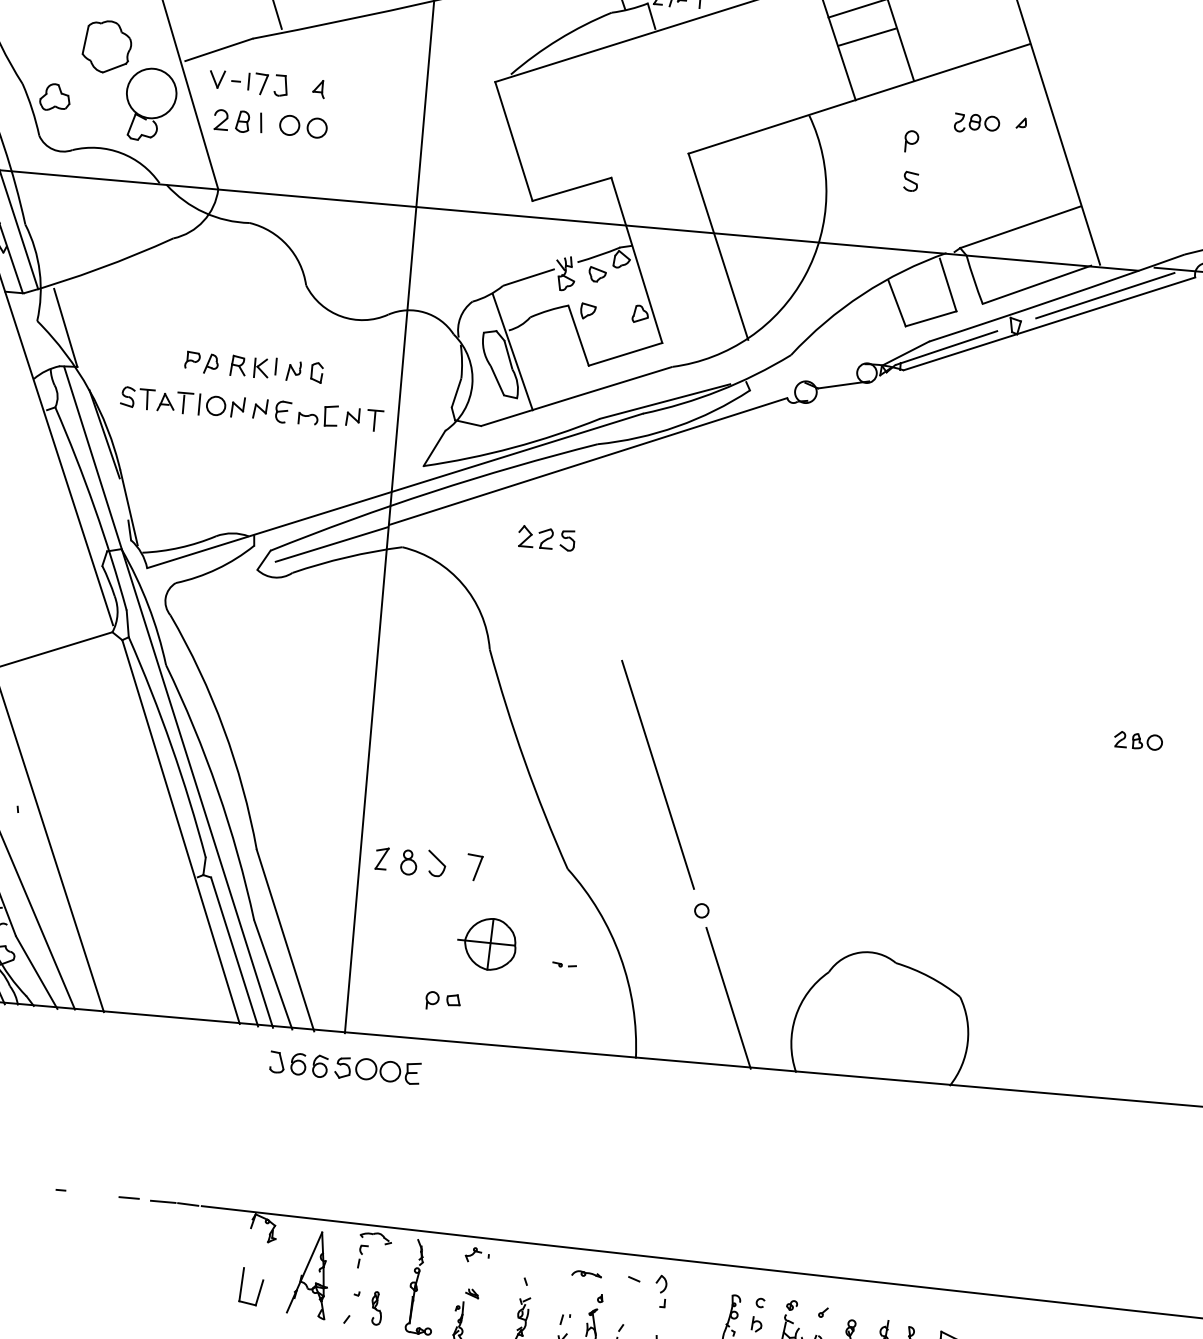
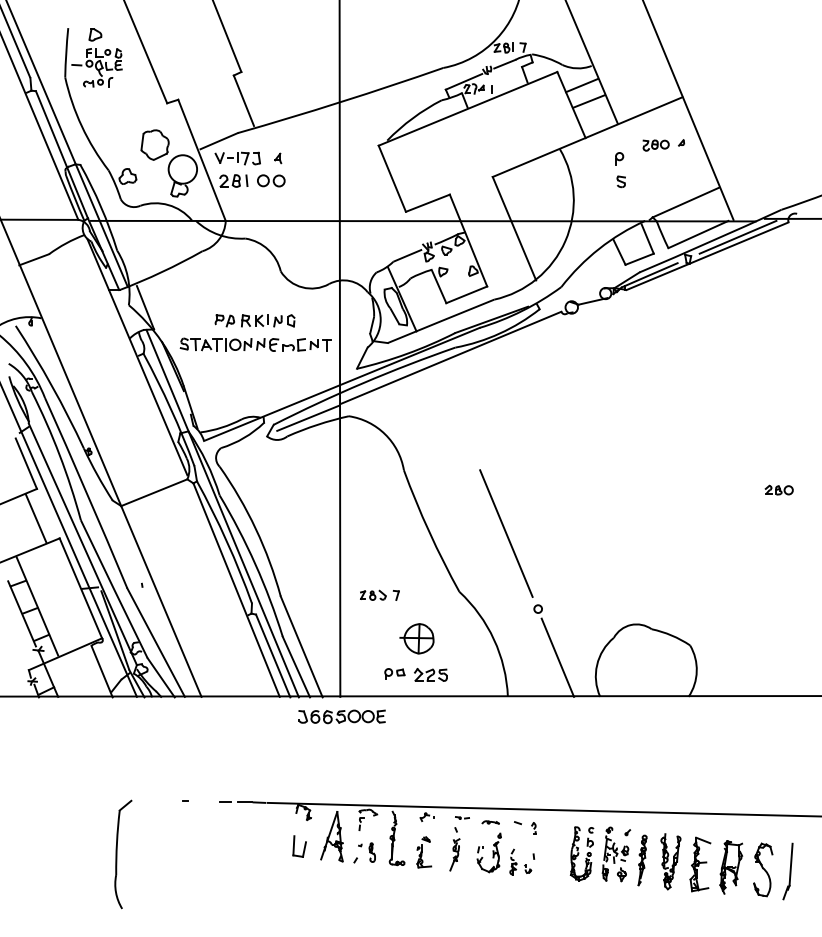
part: (546, 537) -> (430, 674), moved
part: (428, 861) -> (379, 594), size x0.62
part: (564, 964) -> (462, 817), moved
part: (660, 1291) -> (533, 828), size x0.62

